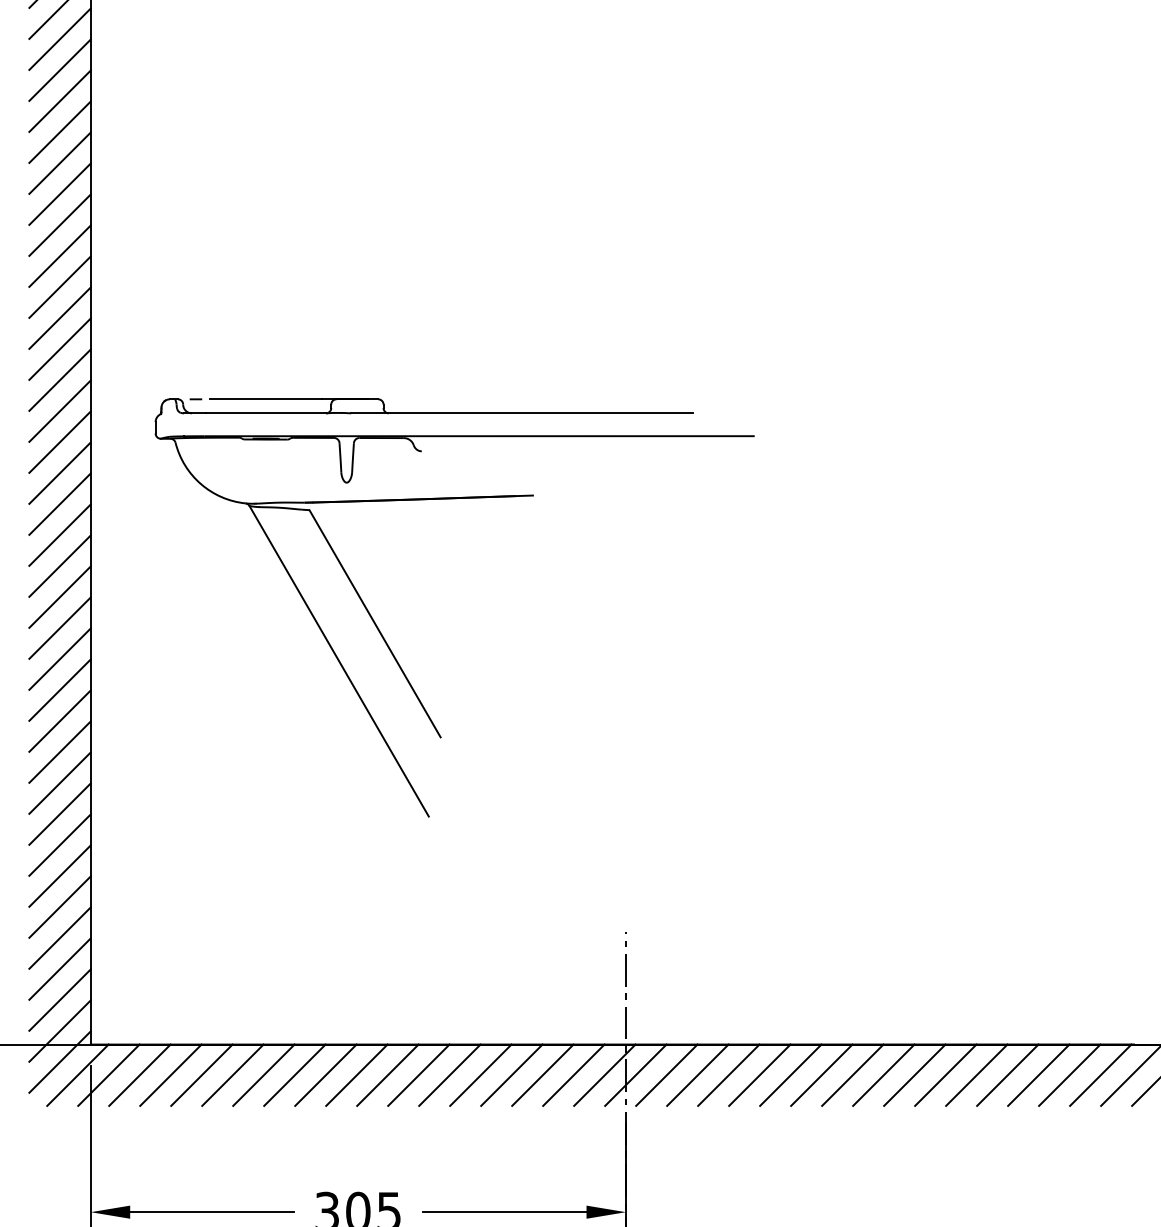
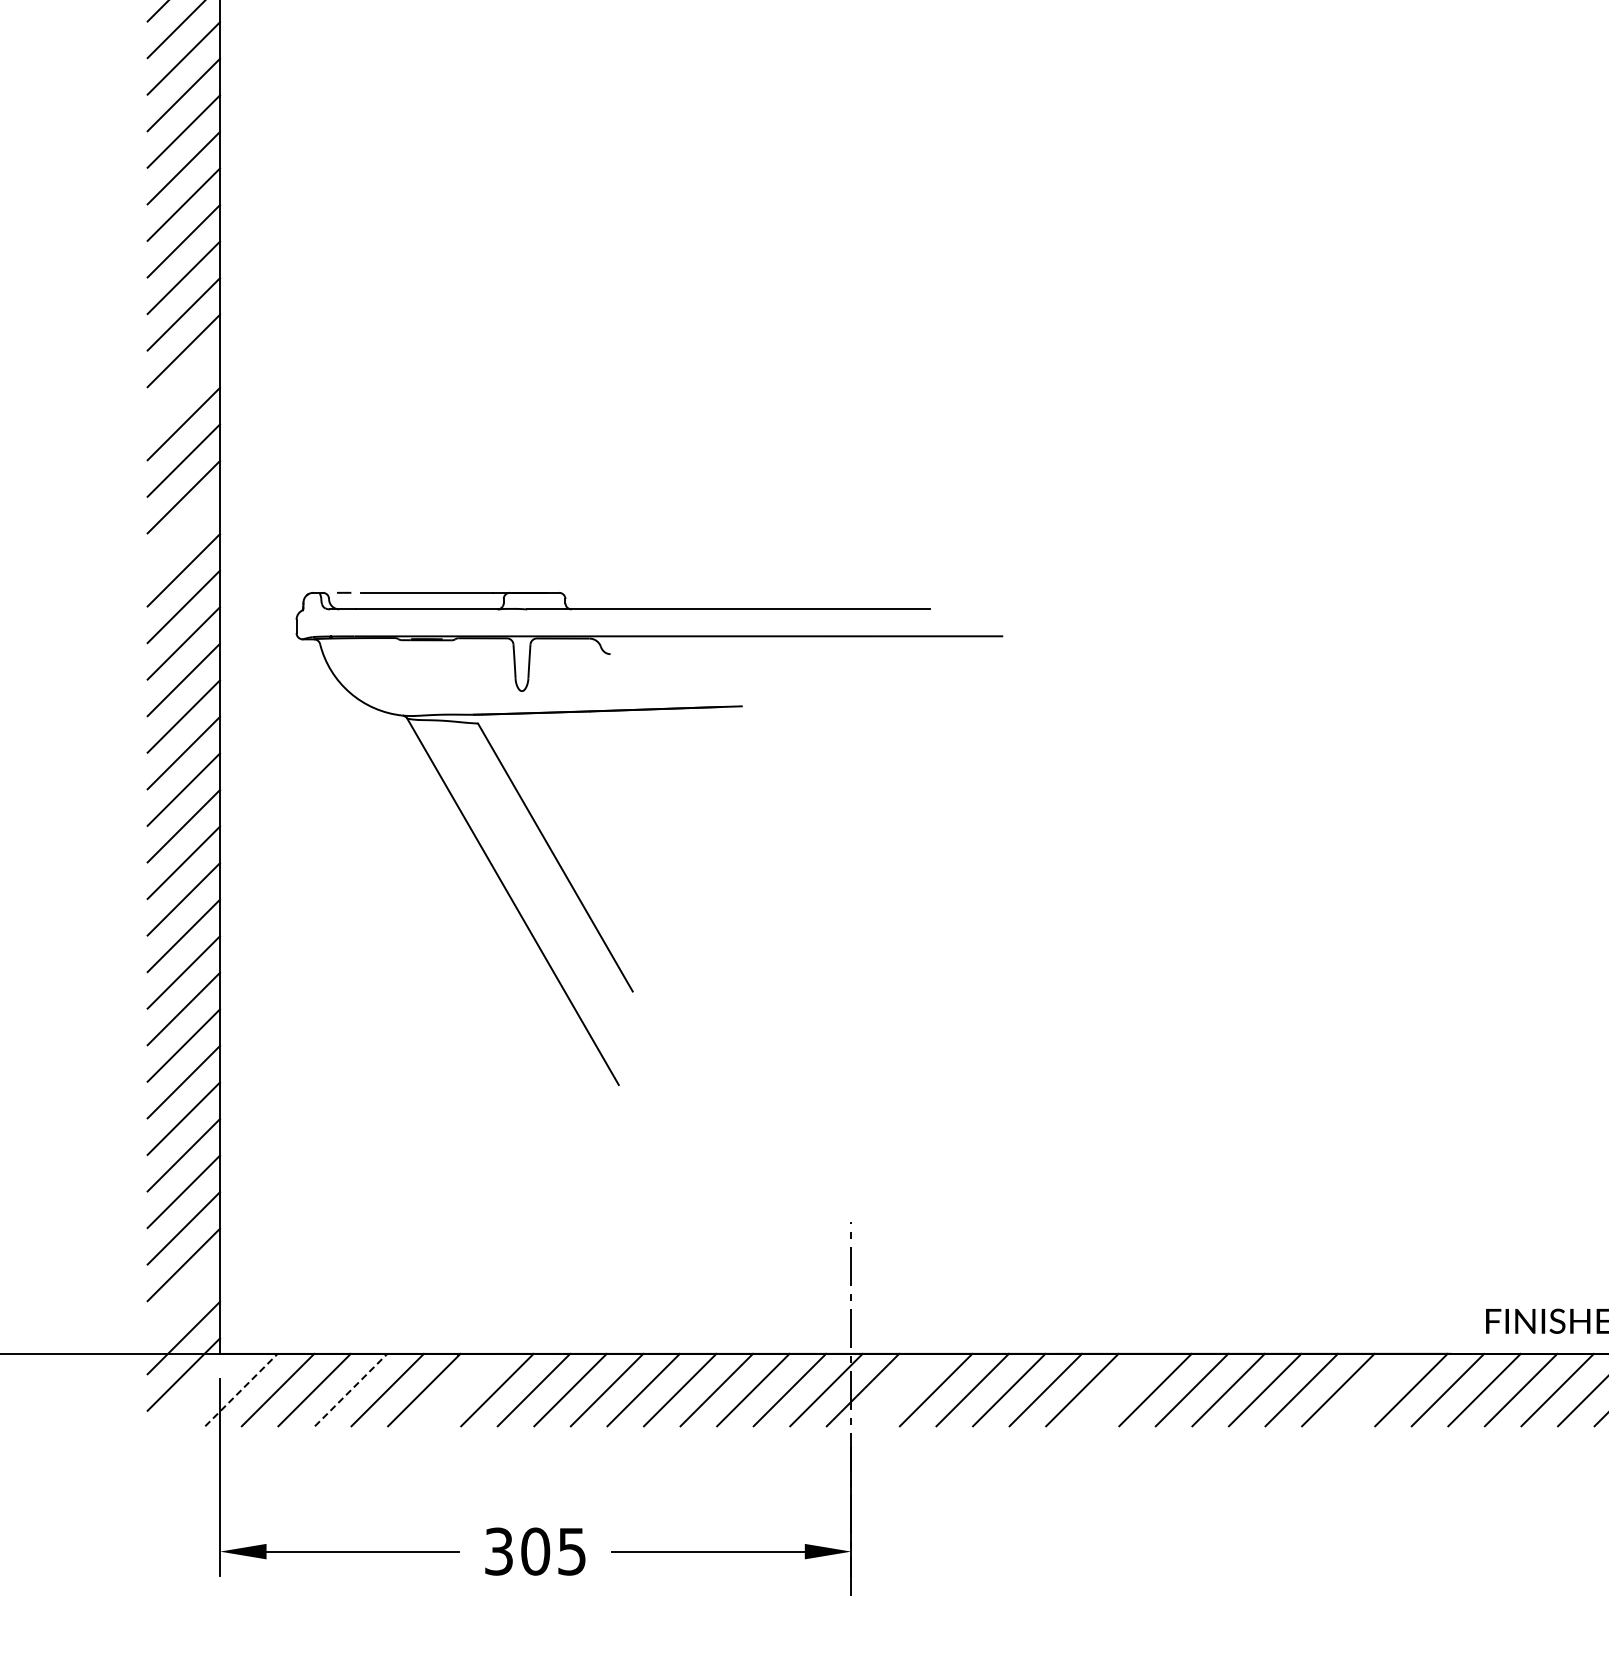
line: (59, 225) -> (183, 387), removed
line: (59, 349) -> (183, 533), removed
line: (59, 1000) -> (183, 1301), removed
line: (77, 1074) -> (204, 1389), removed
line: (108, 1074) -> (241, 1389), solid -> dashed
line: (202, 1074) -> (351, 1389), solid -> dashed
line: (294, 1074) -> (460, 1389), removed
line: (666, 1074) -> (899, 1389), removed
line: (852, 1074) -> (1118, 1389), removed
line: (1069, 1074) -> (1374, 1389), removed

